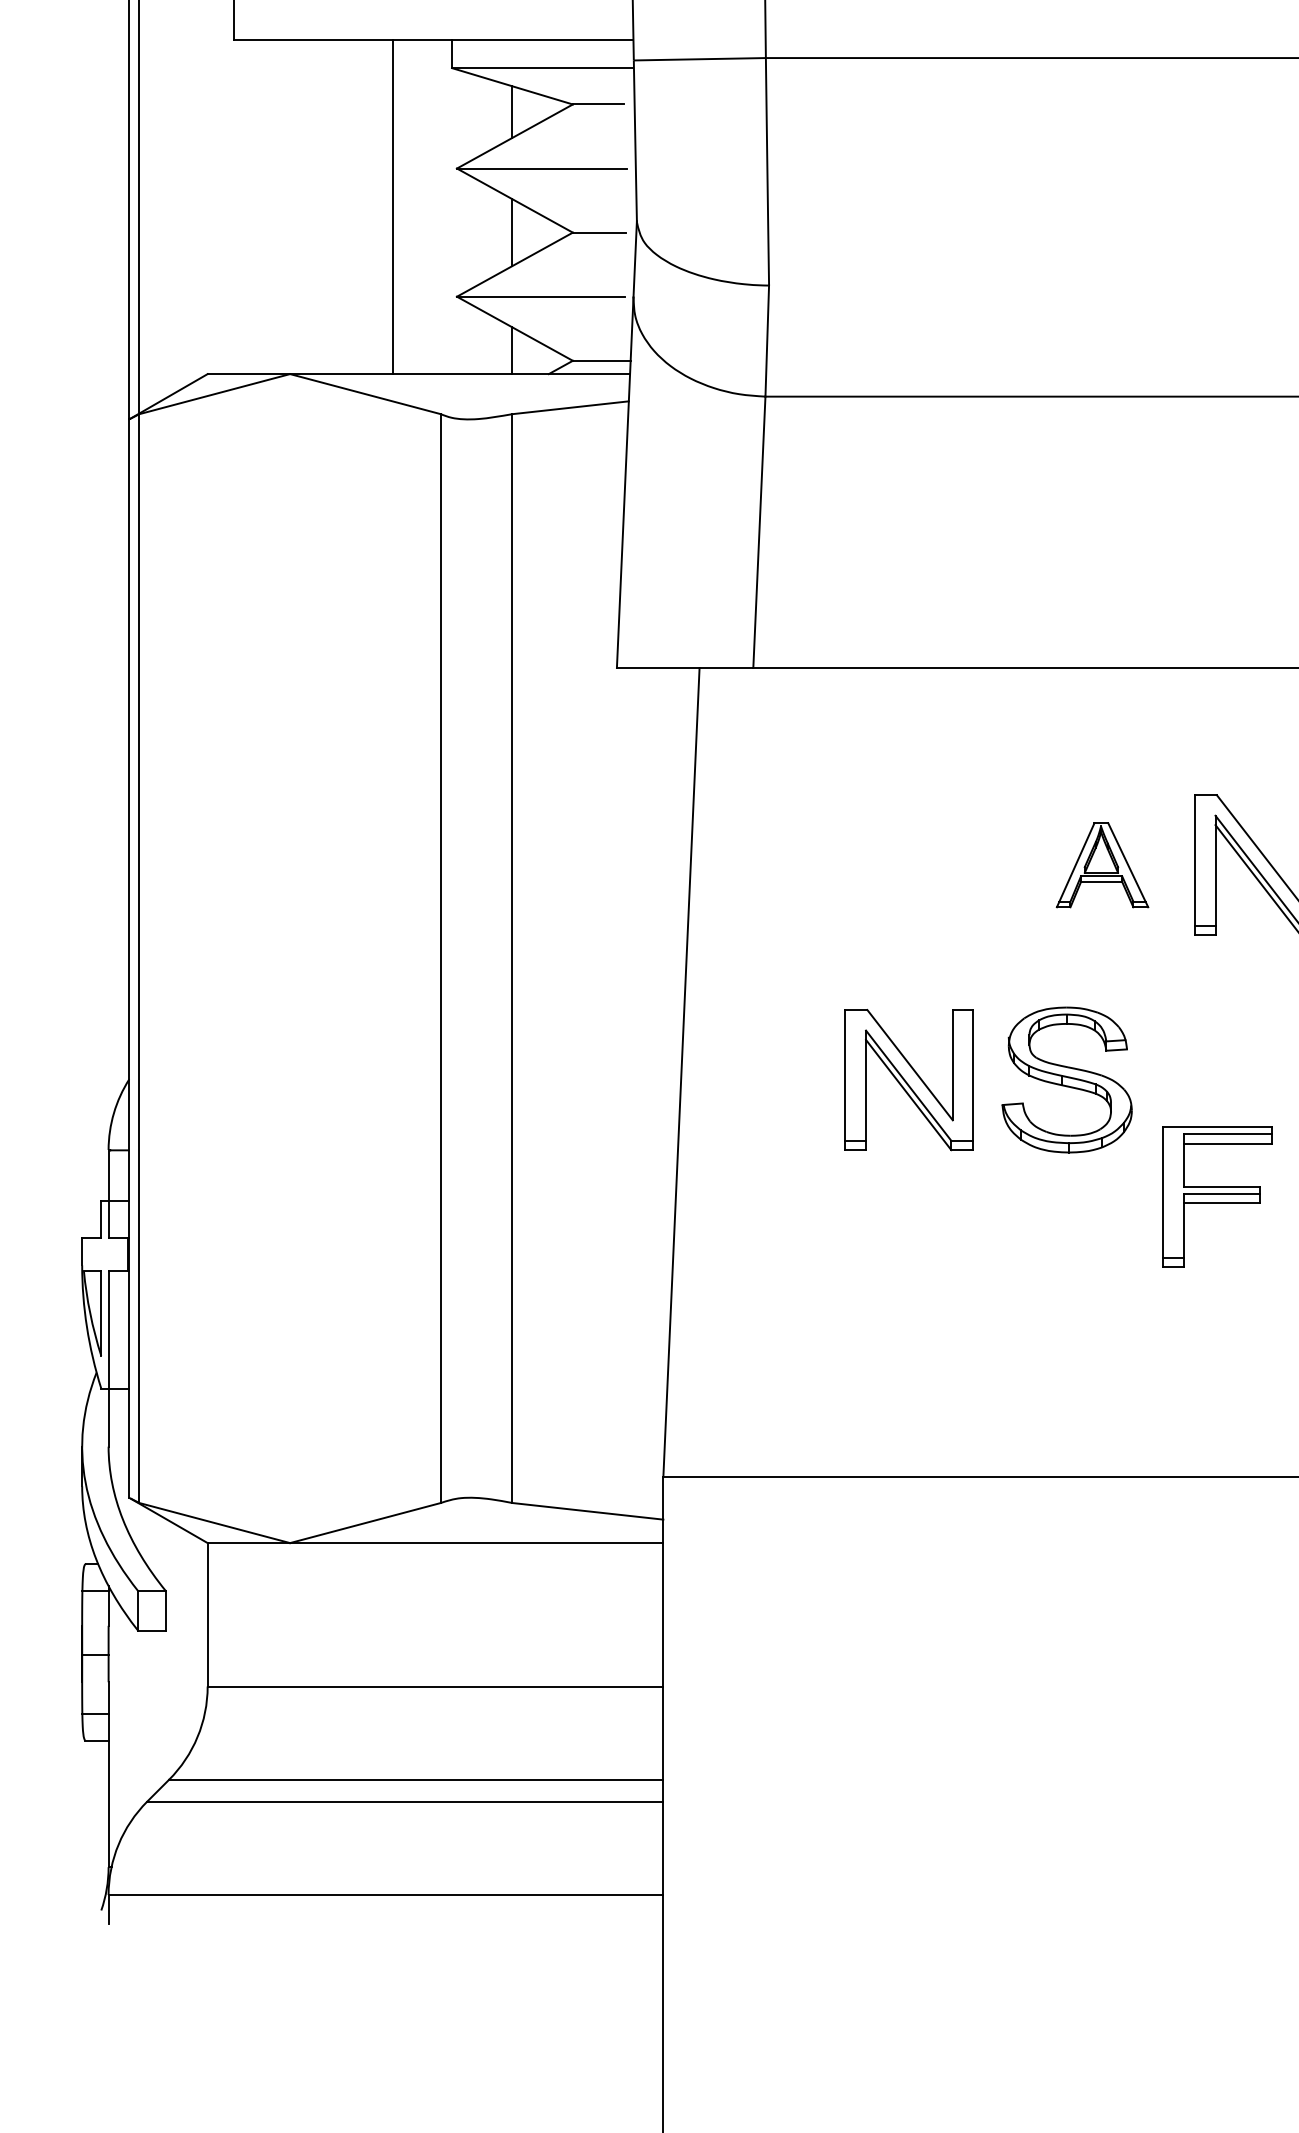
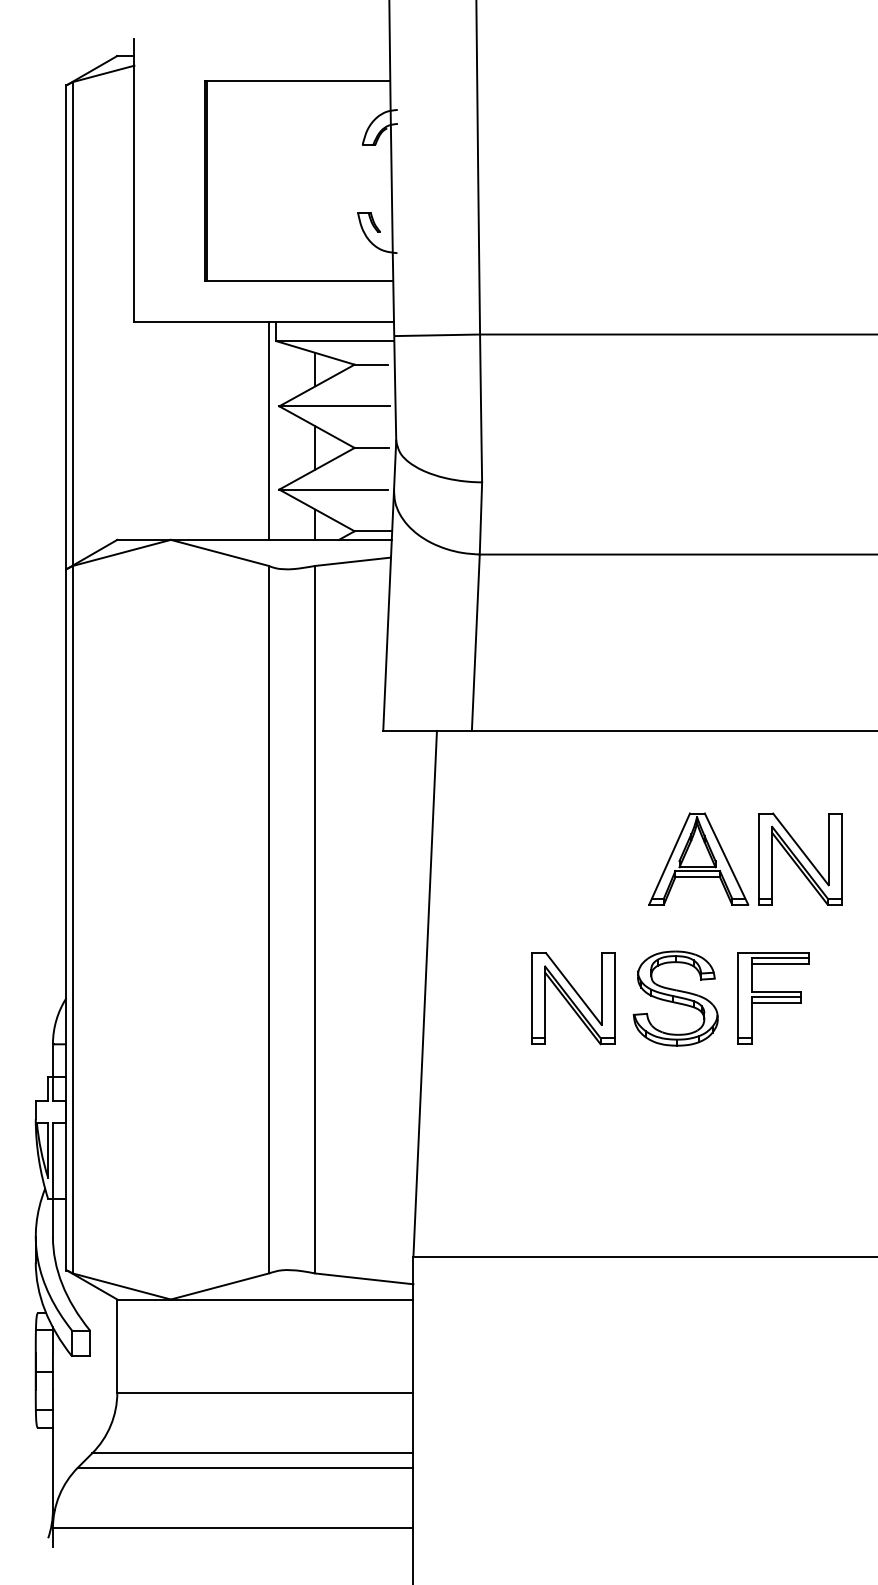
line: (392, 205) -> (268, 430), moved
part: (1102, 864) -> (698, 858), size x1.67
part: (1217, 1196) -> (773, 998), moved

